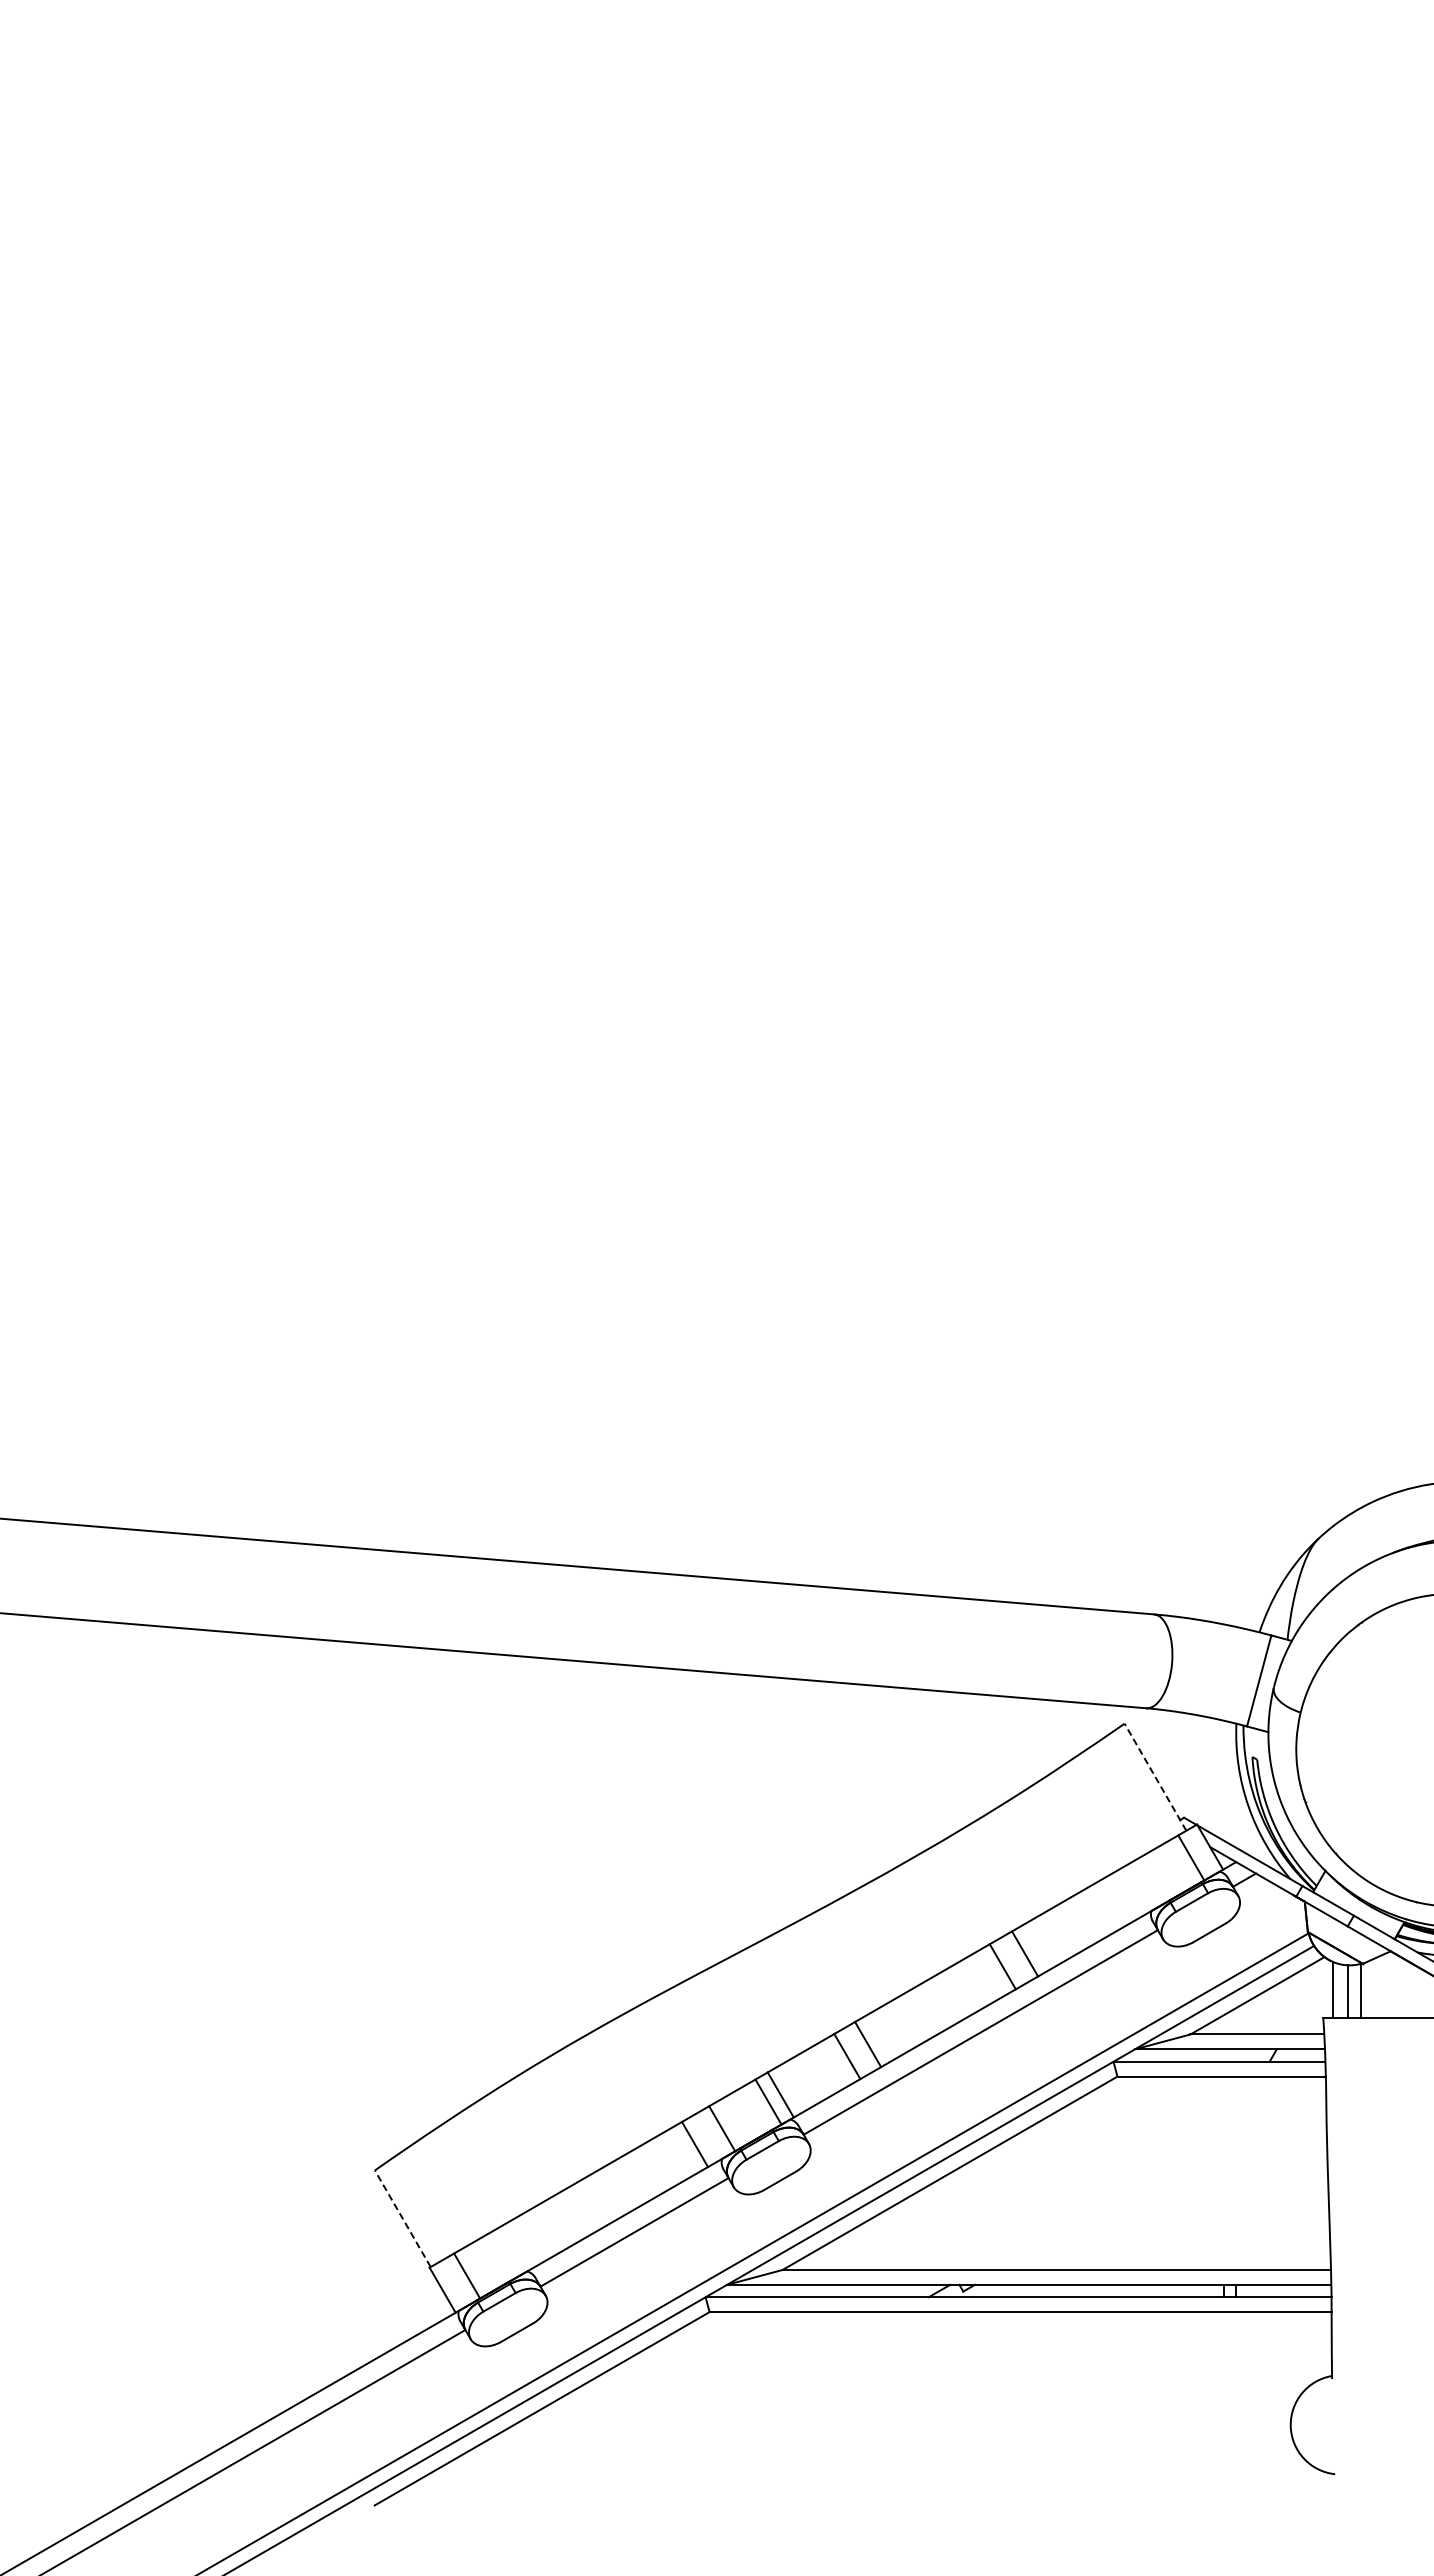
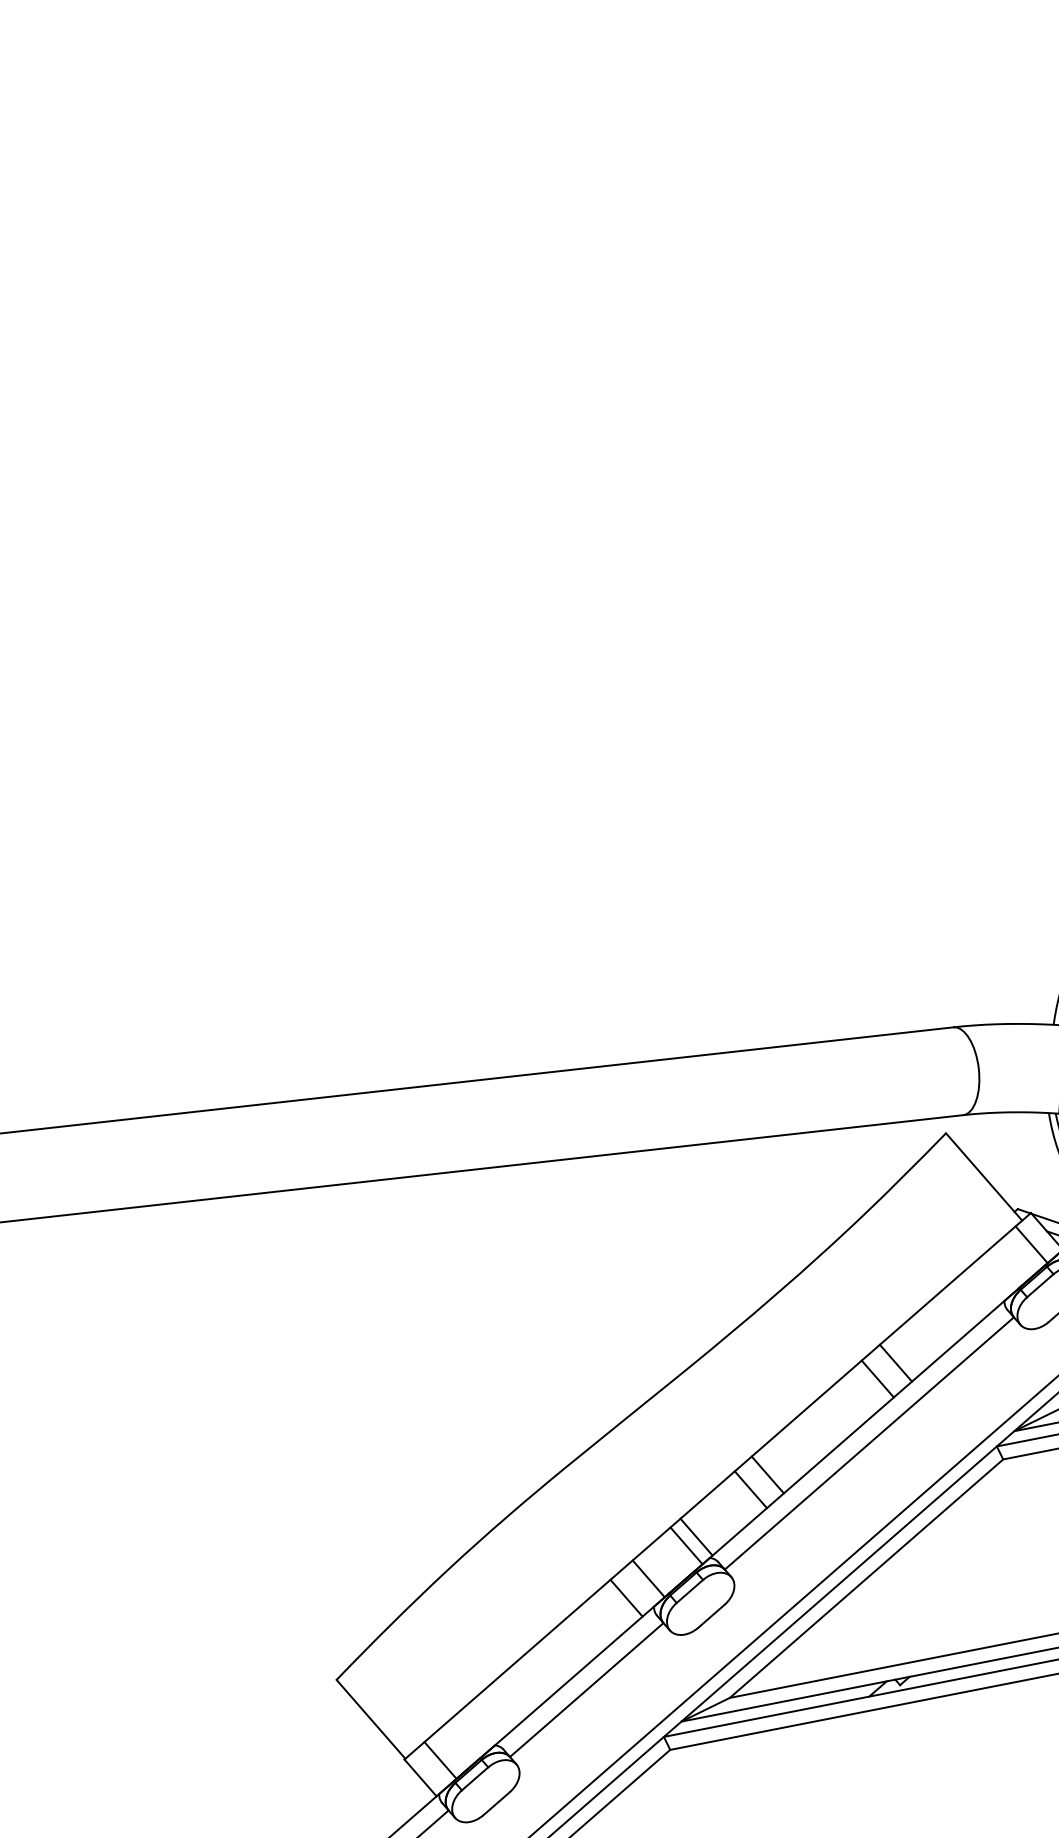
line: (1155, 1777) -> (984, 1177), dashed -> solid
line: (402, 2218) -> (370, 1719), dashed -> solid

